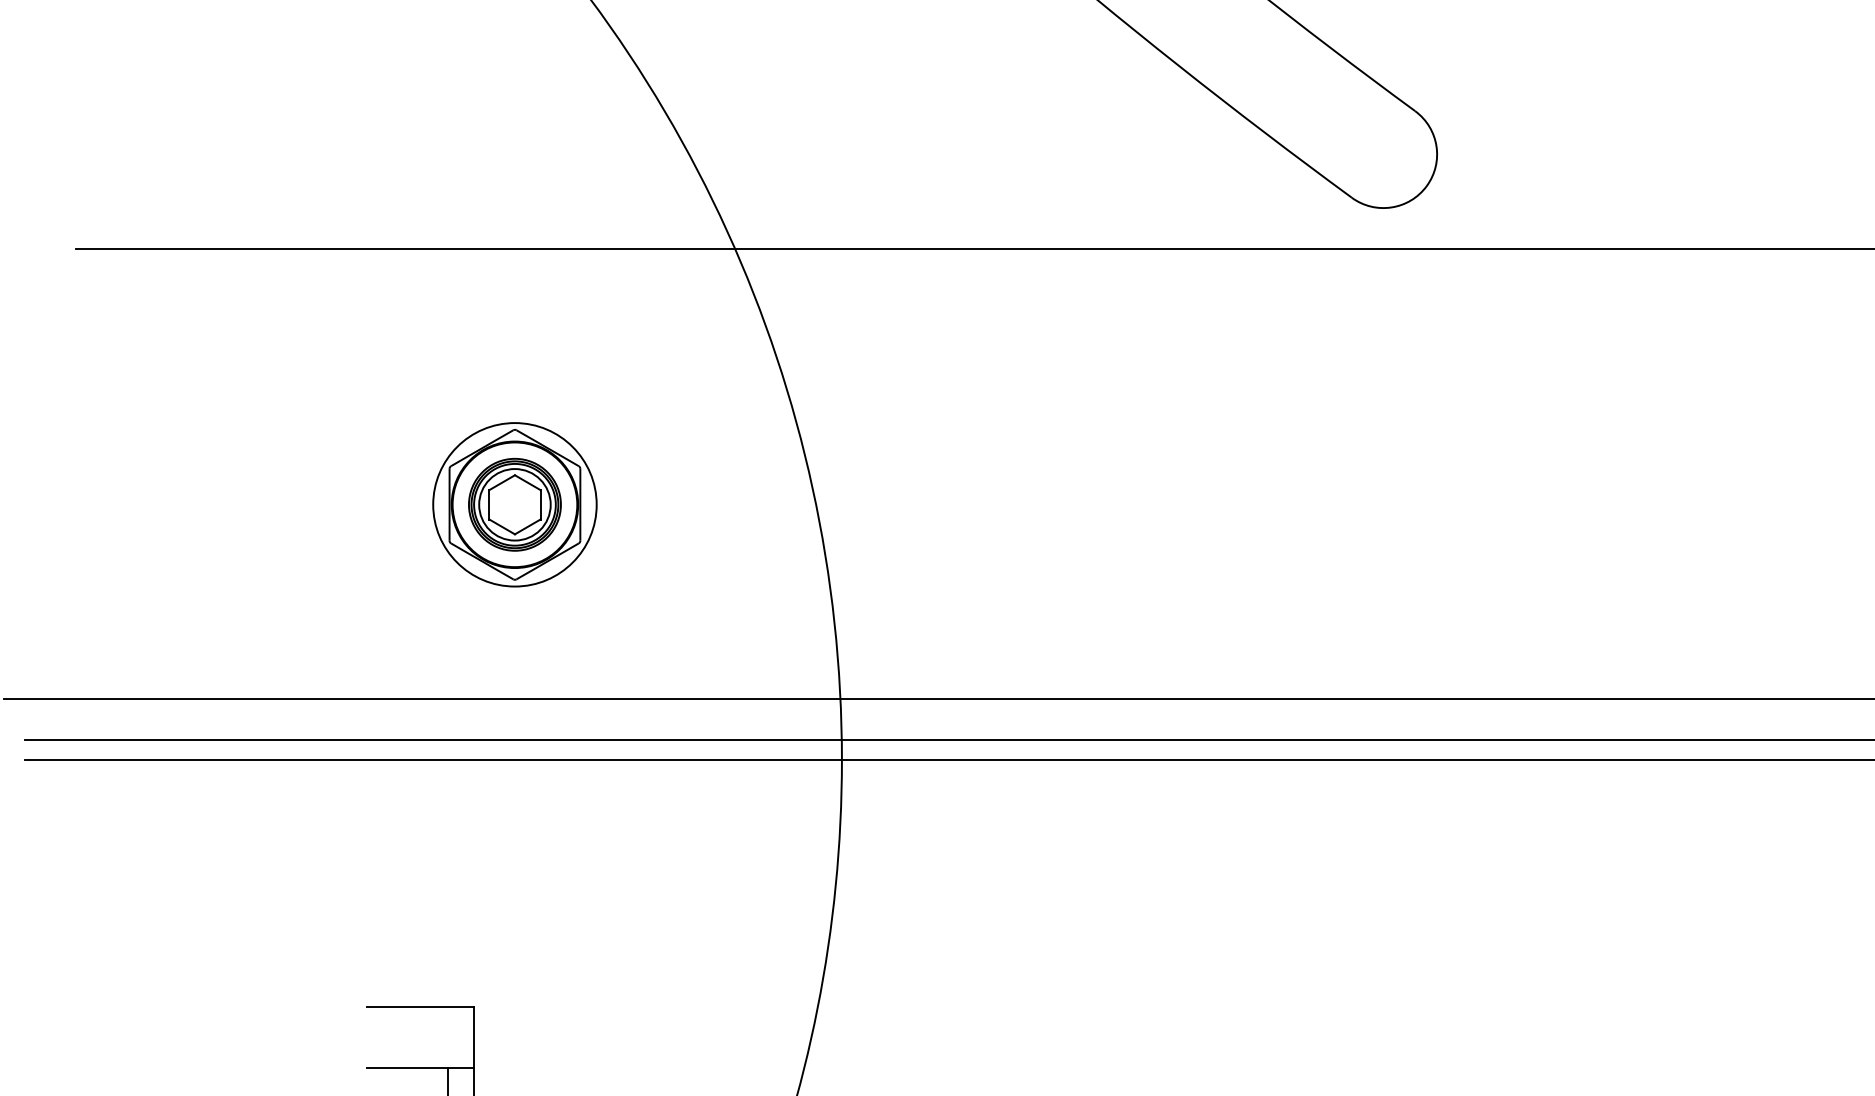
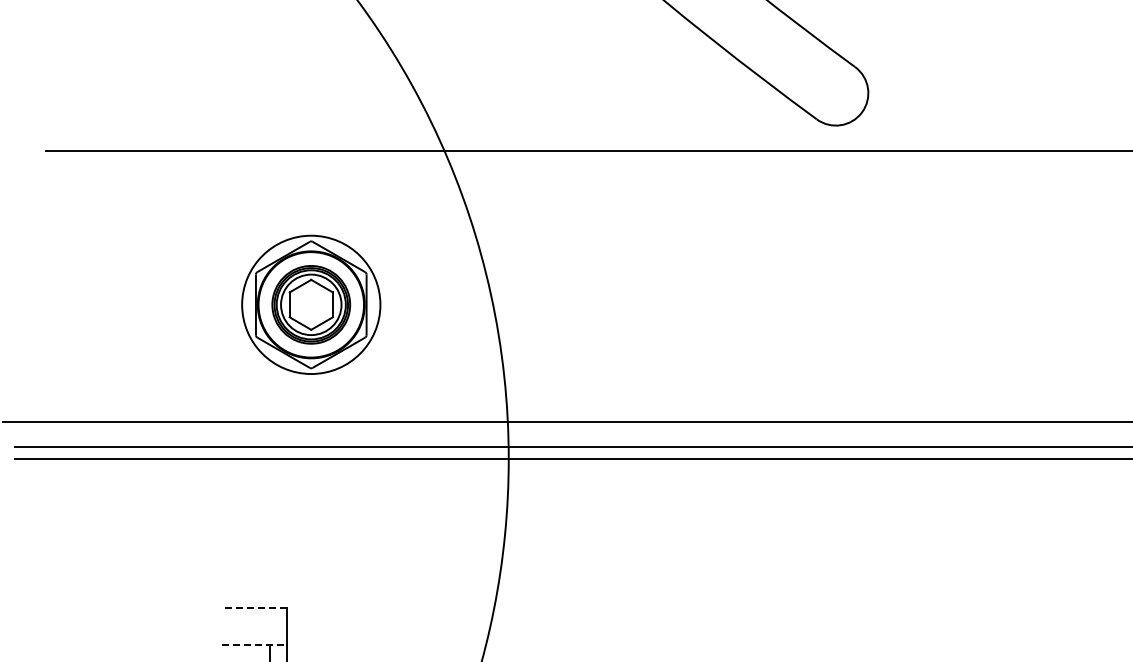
part: (513, 504) -> (310, 304), size x1.4
line: (419, 1007) -> (253, 608), solid -> dashed
line: (421, 1068) -> (254, 645), solid -> dashed

